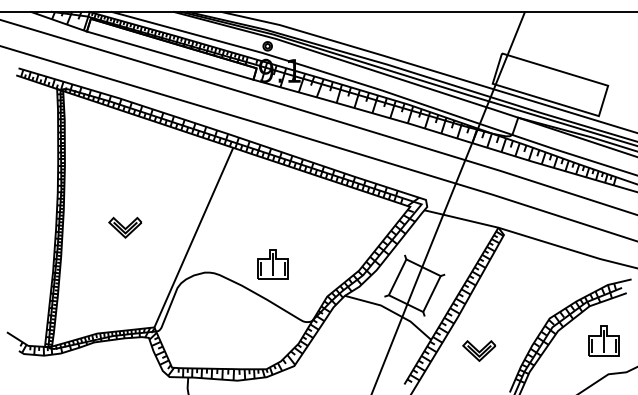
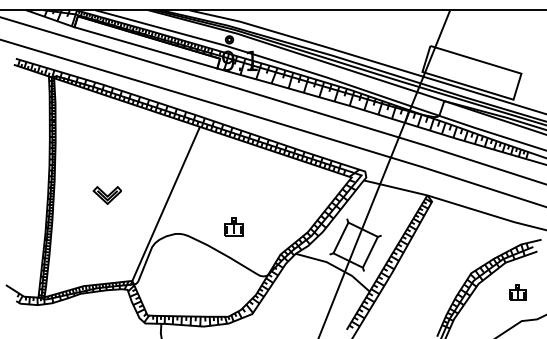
part: (272, 264) -> (233, 226), size x0.7
part: (603, 340) -> (517, 292), size x0.6
part: (478, 350) -> (410, 300), removed

